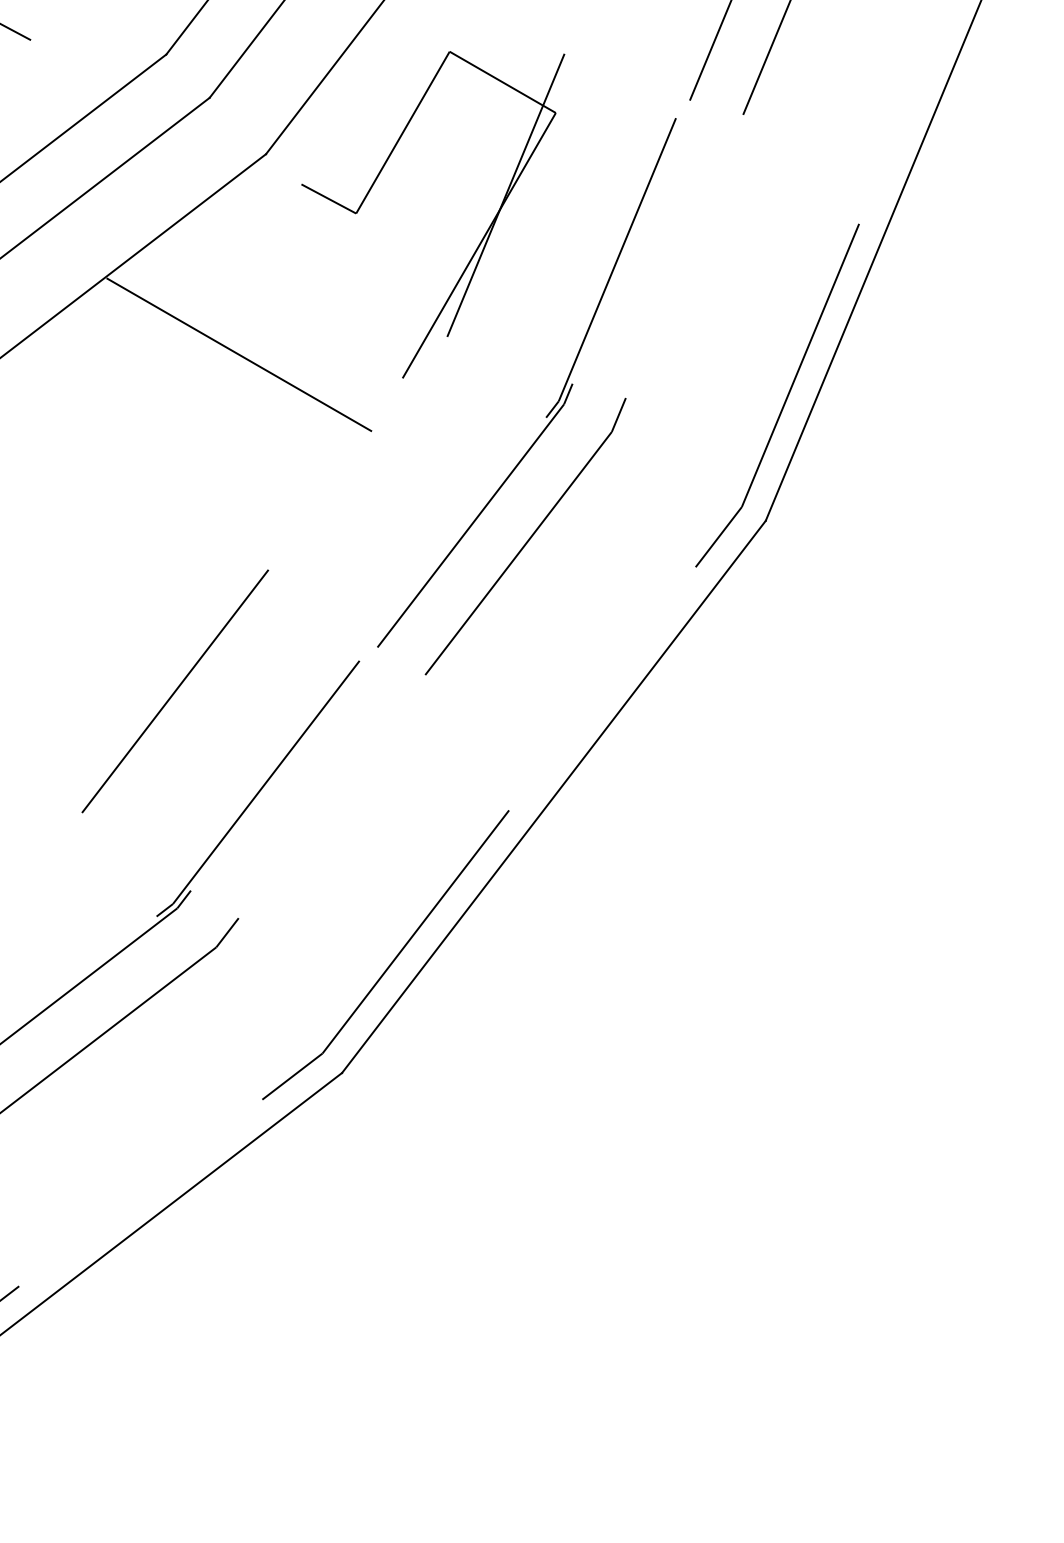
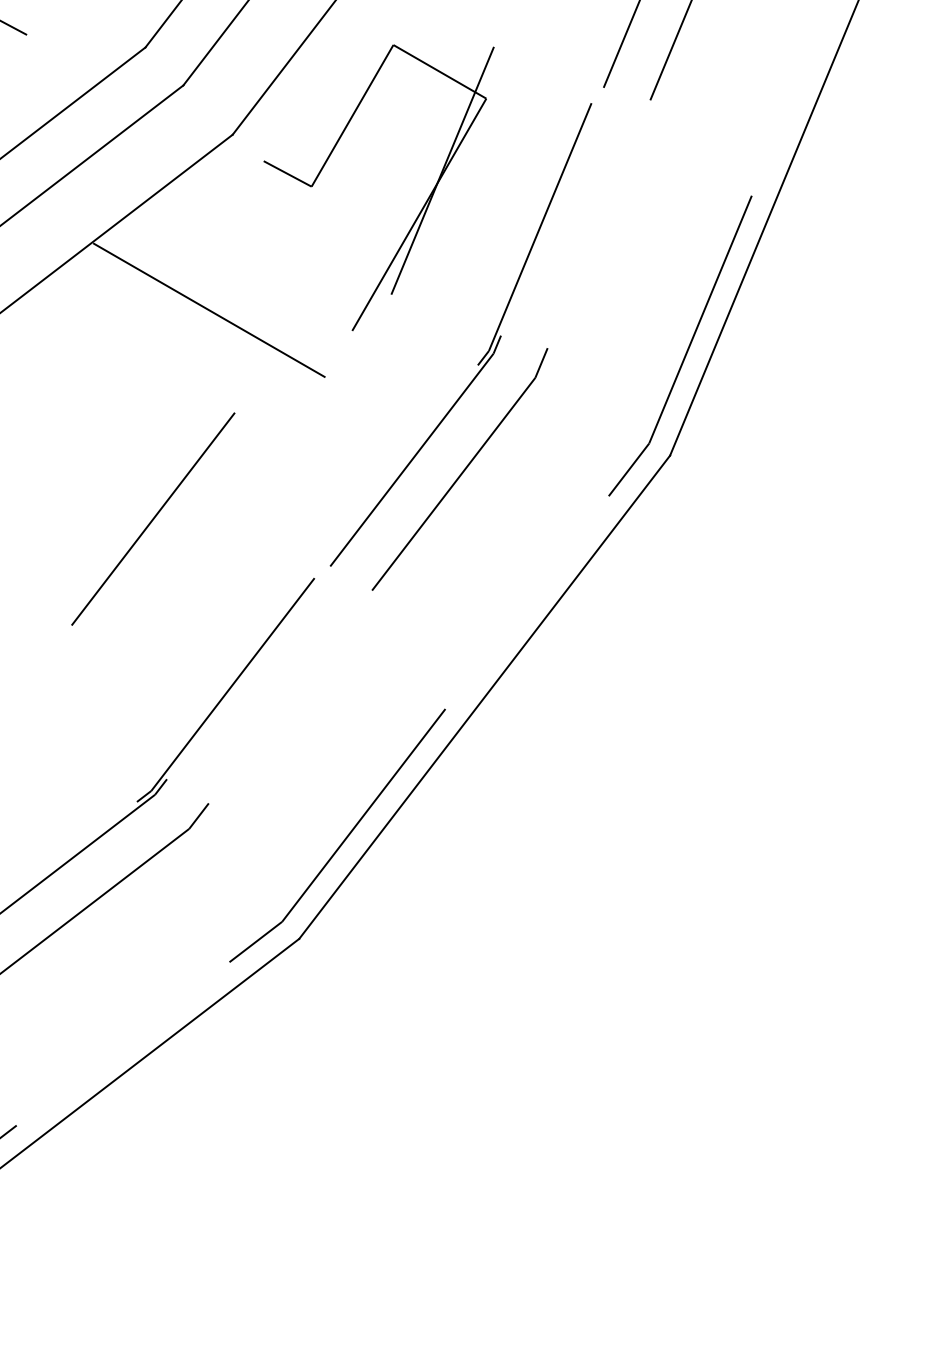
line: (175, 691) -> (153, 519), moved

